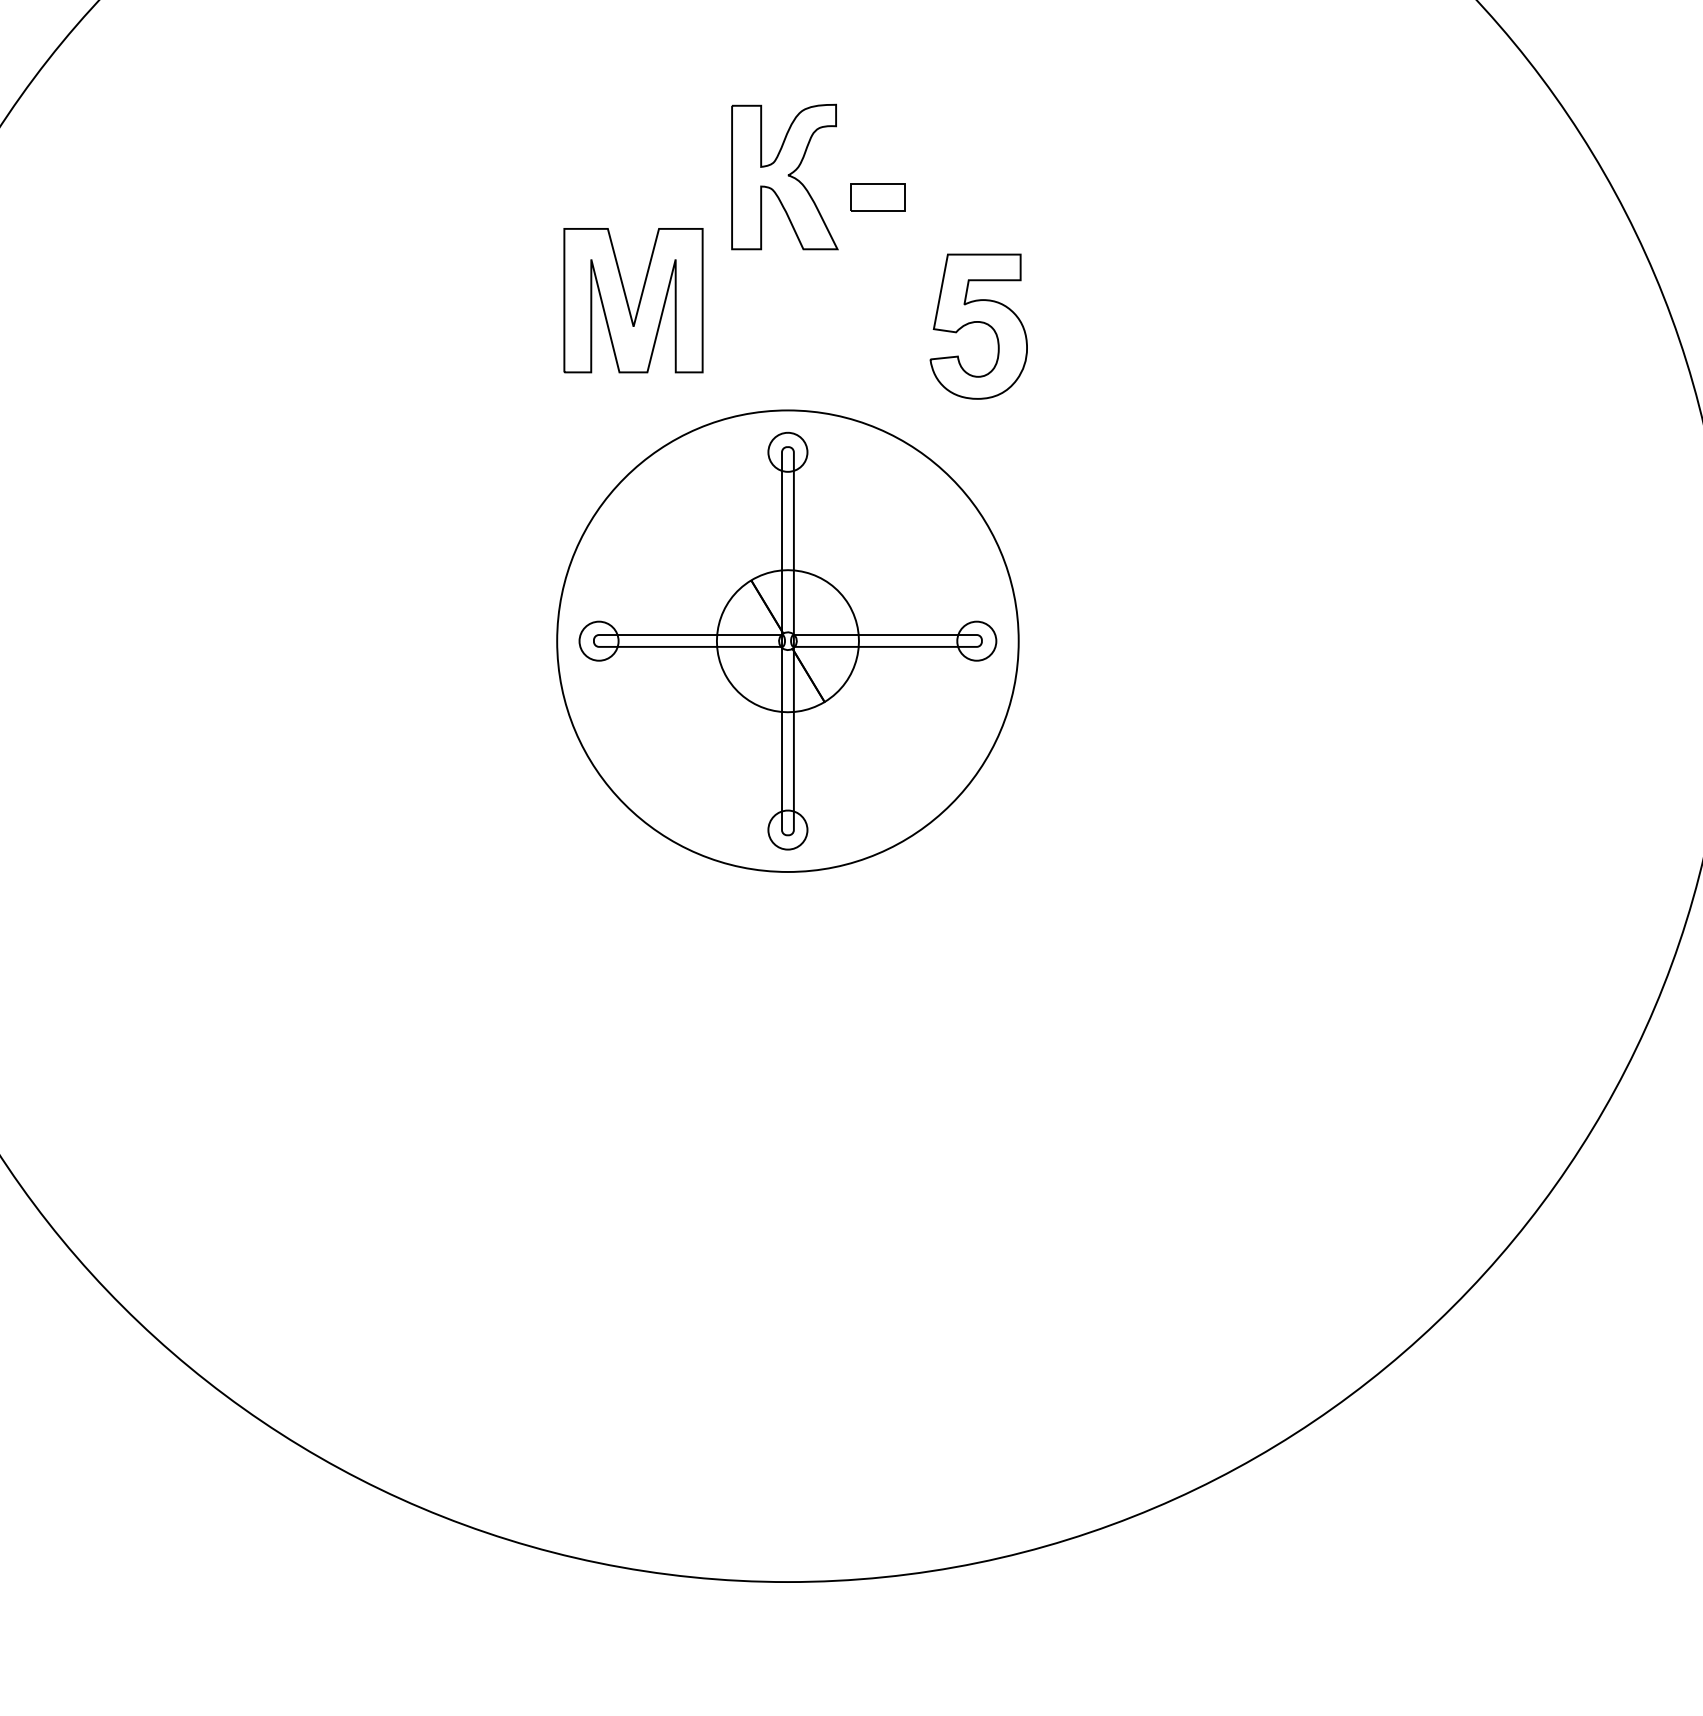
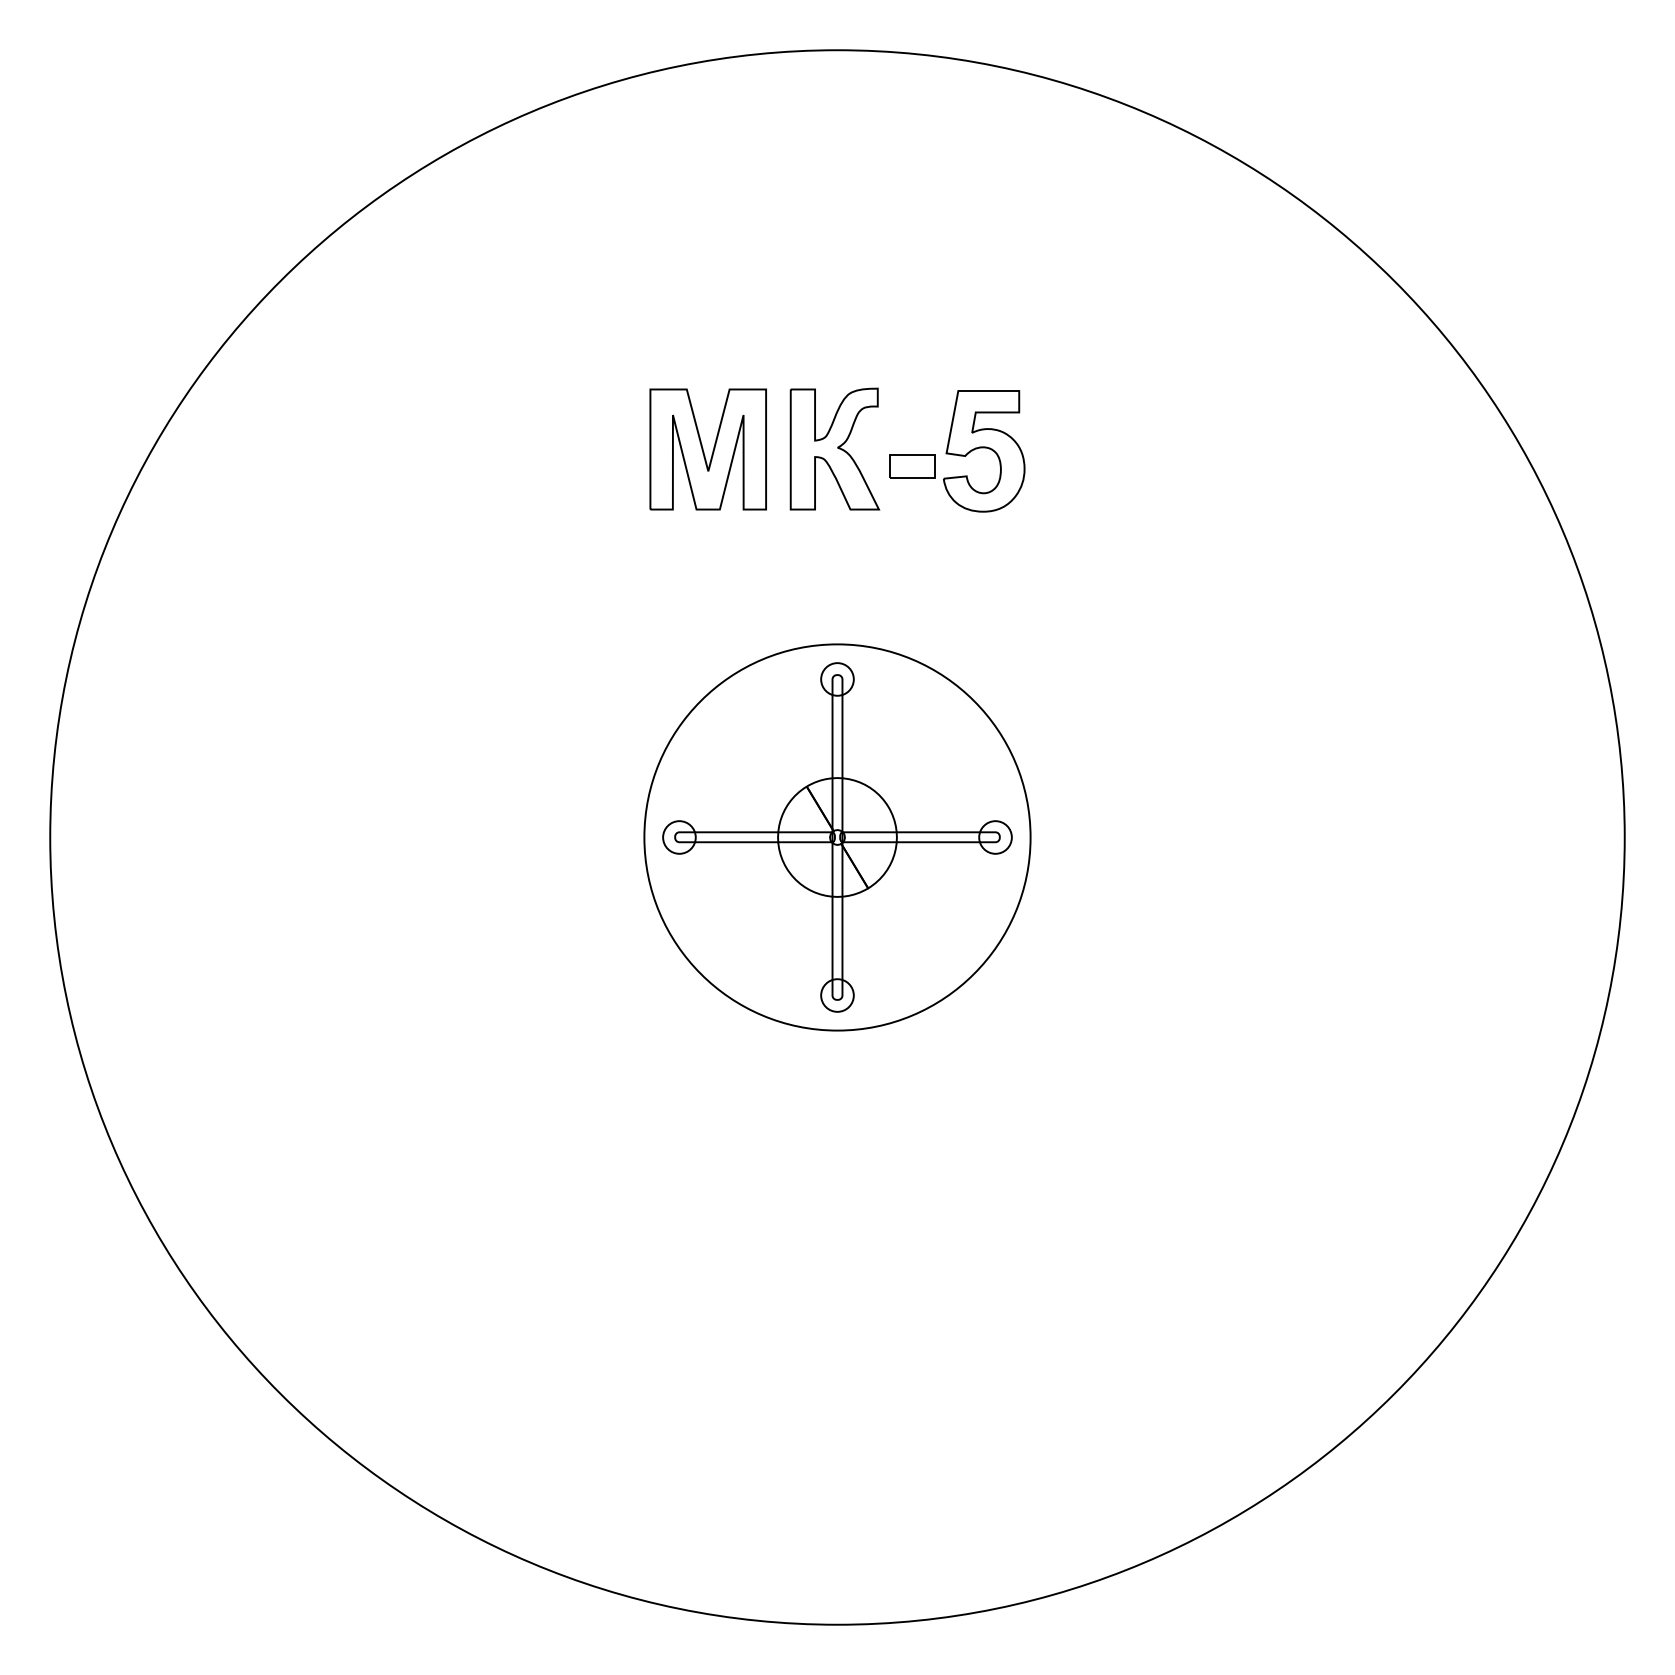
part: (632, 300) -> (707, 449), moved
part: (979, 326) -> (984, 451), moved

